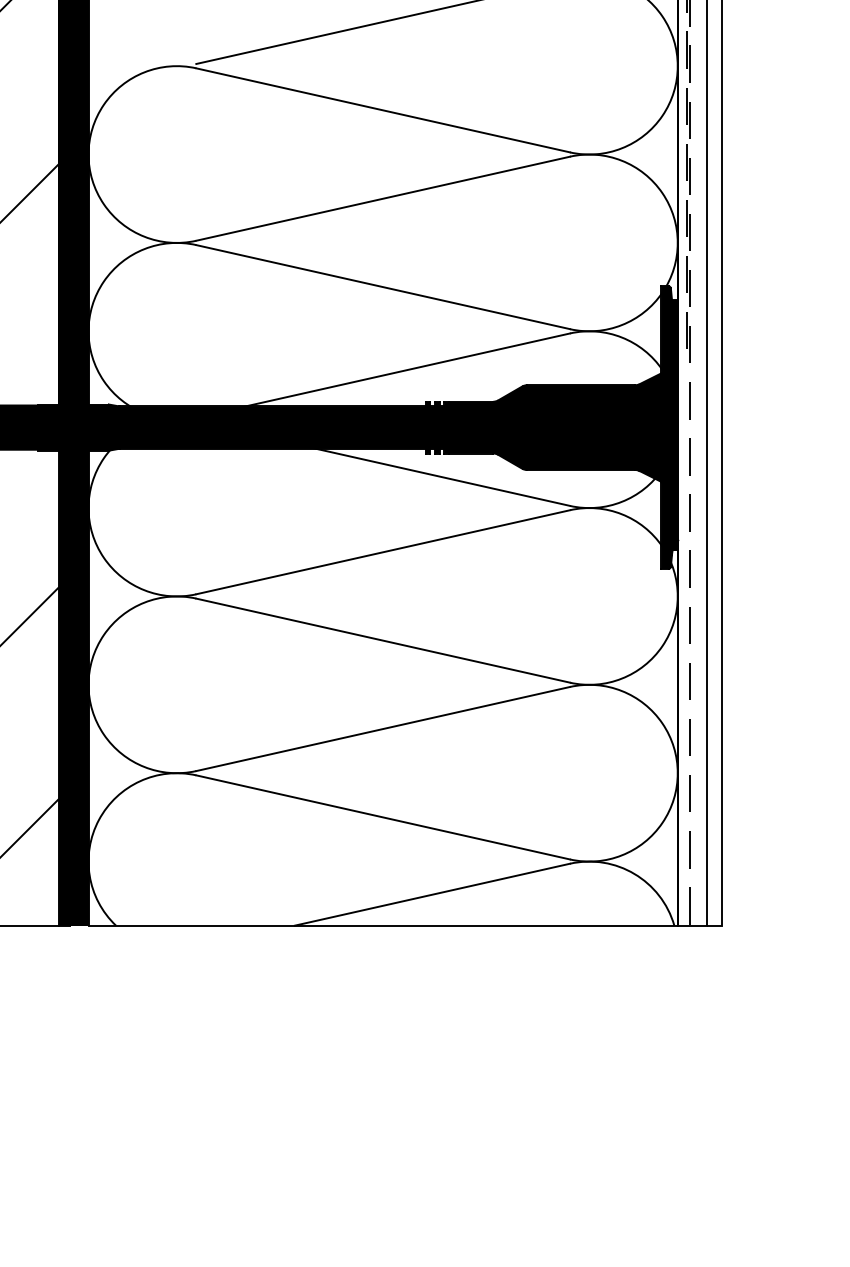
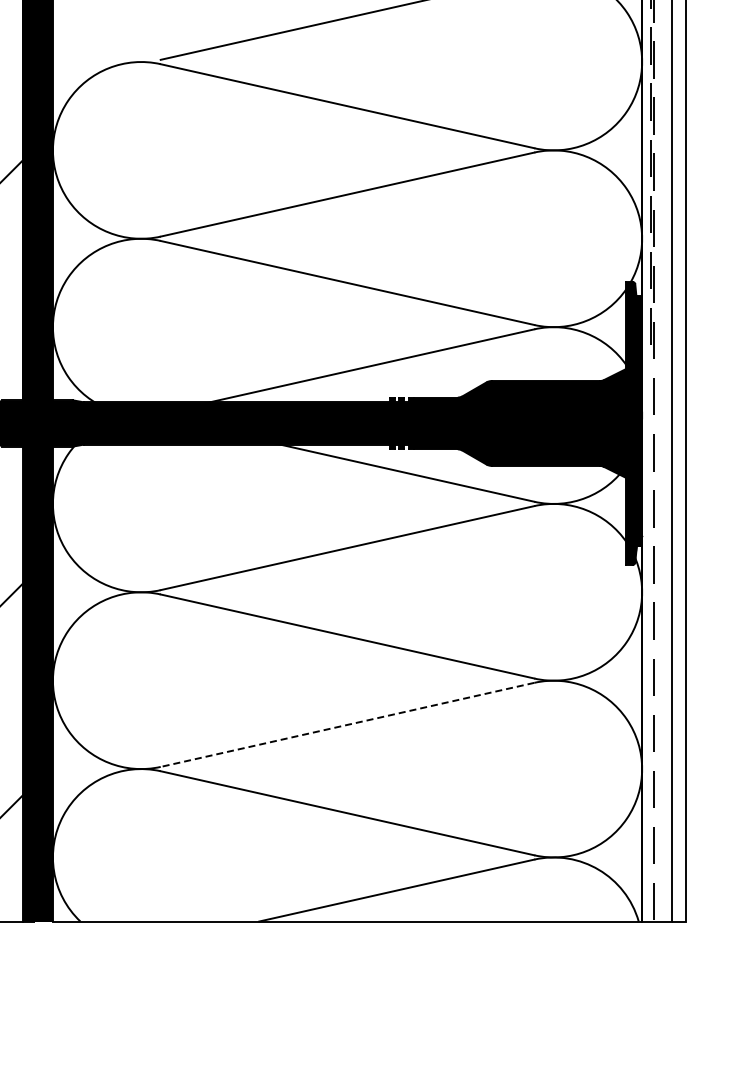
line: (382, 729) -> (346, 725), solid -> dashed

